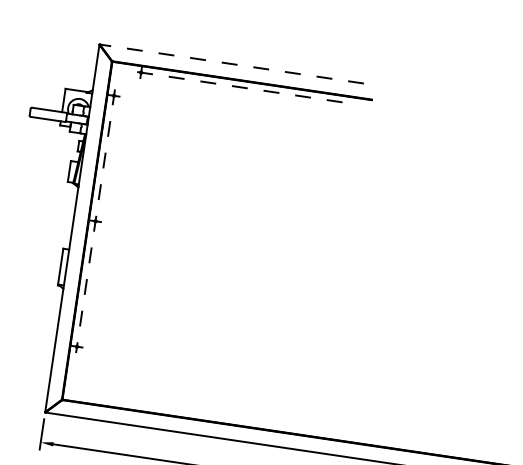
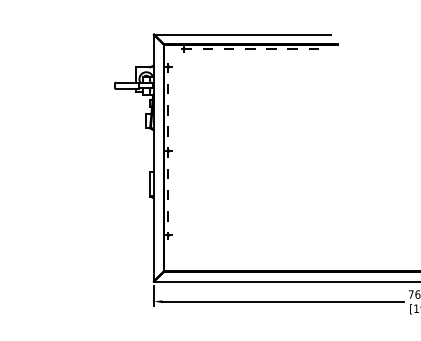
line: (231, 63) -> (242, 34), dashed -> solid

